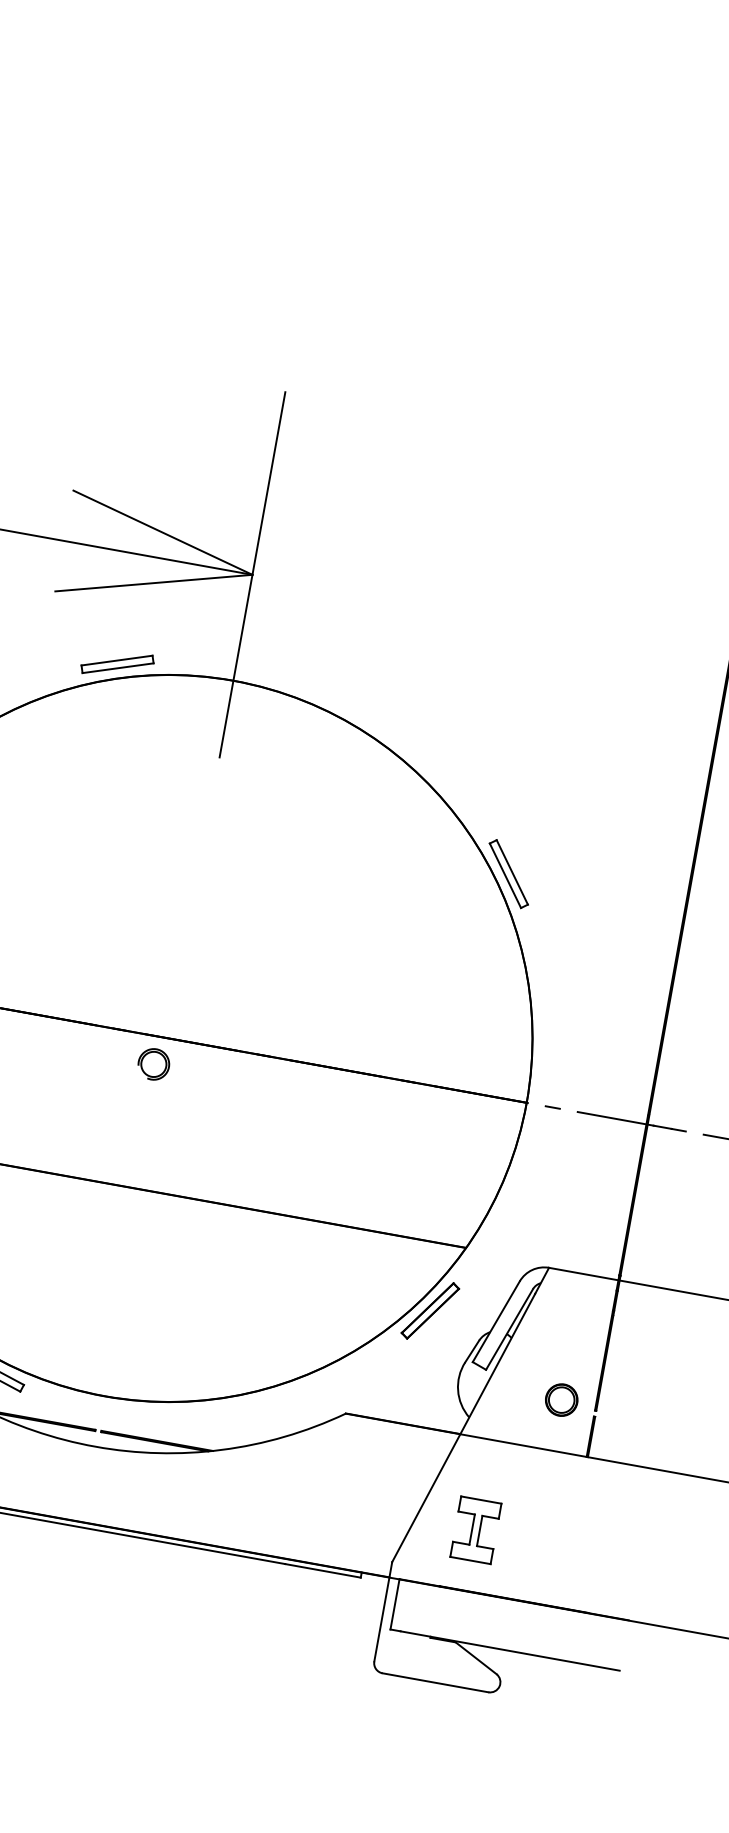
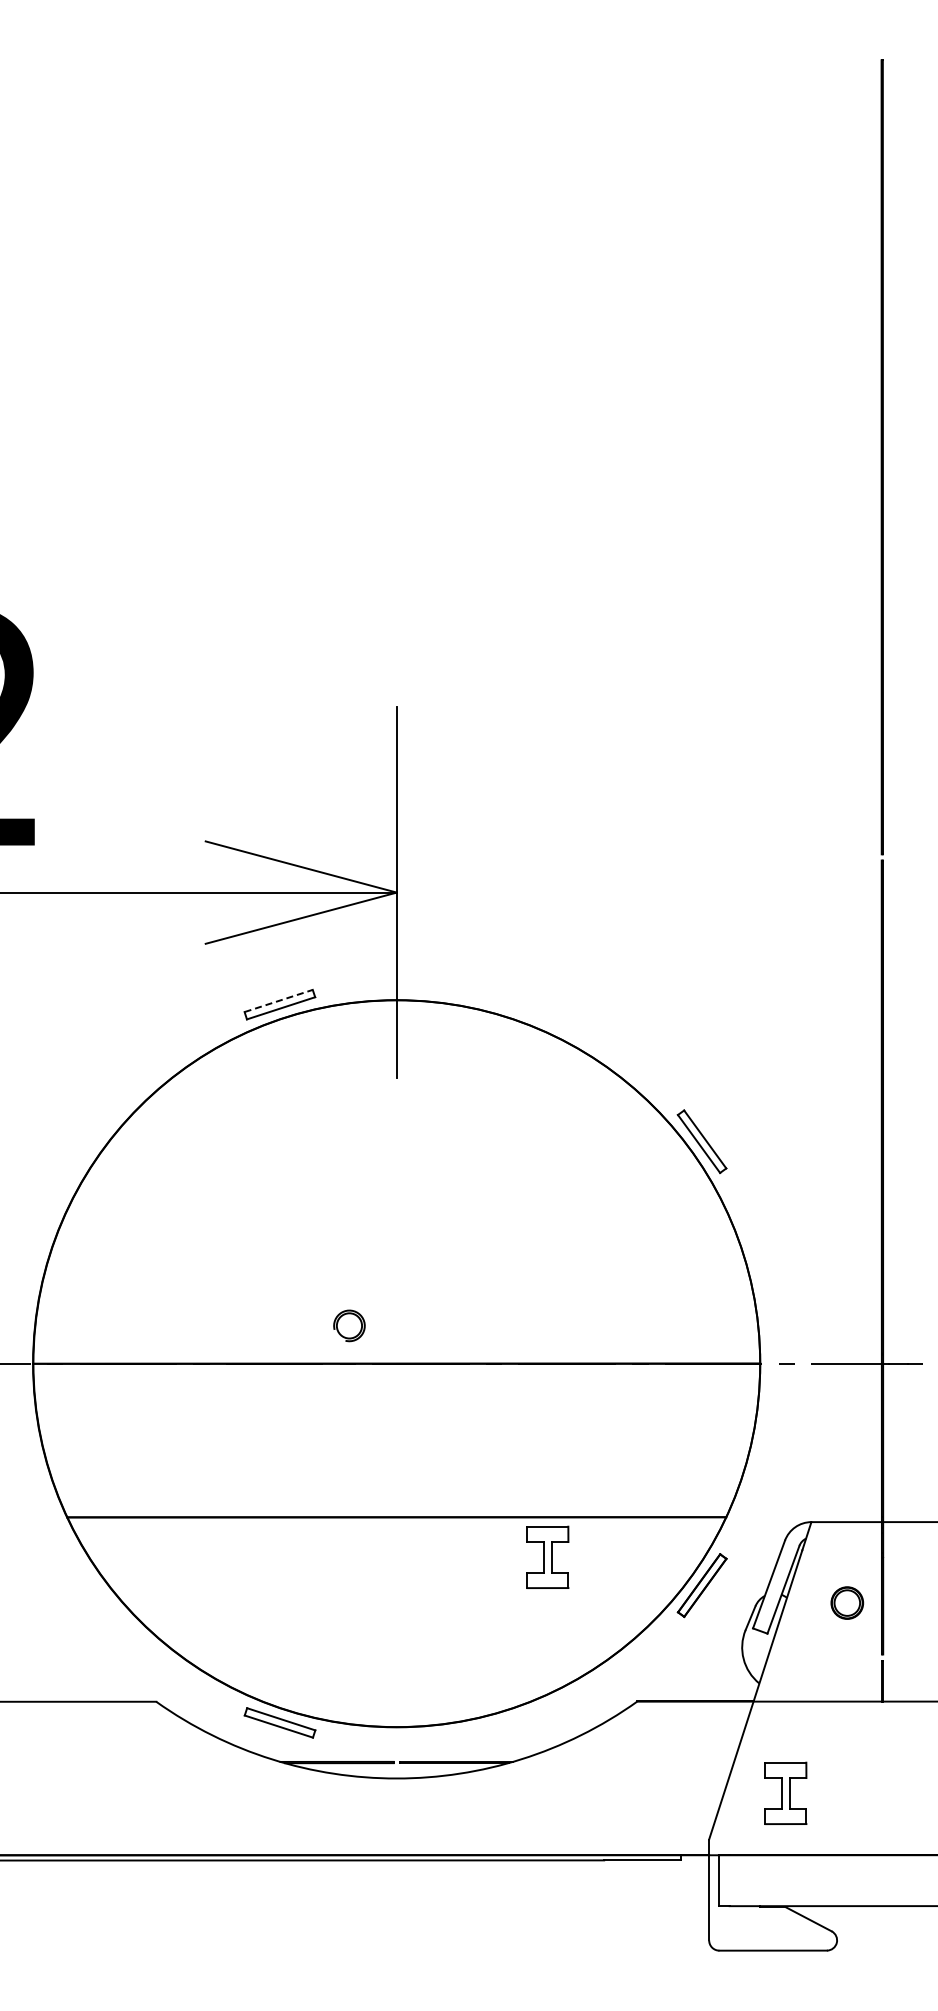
line: (116, 660) -> (278, 1000), solid -> dashed
part: (153, 1064) -> (349, 1325), moved
part: (283, 1254) -> (547, 1556), added
part: (562, 1399) -> (847, 1602), moved

